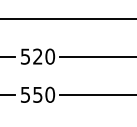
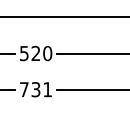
text: (38, 94) -> (36, 89), 550 -> 731

